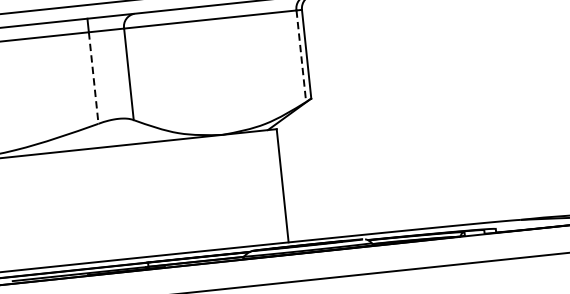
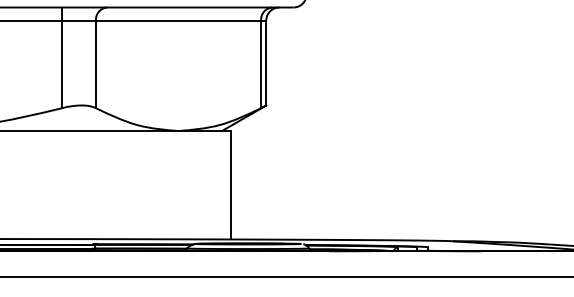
line: (301, 56) -> (261, 64), dashed -> solid
line: (94, 78) -> (62, 64), dashed -> solid

